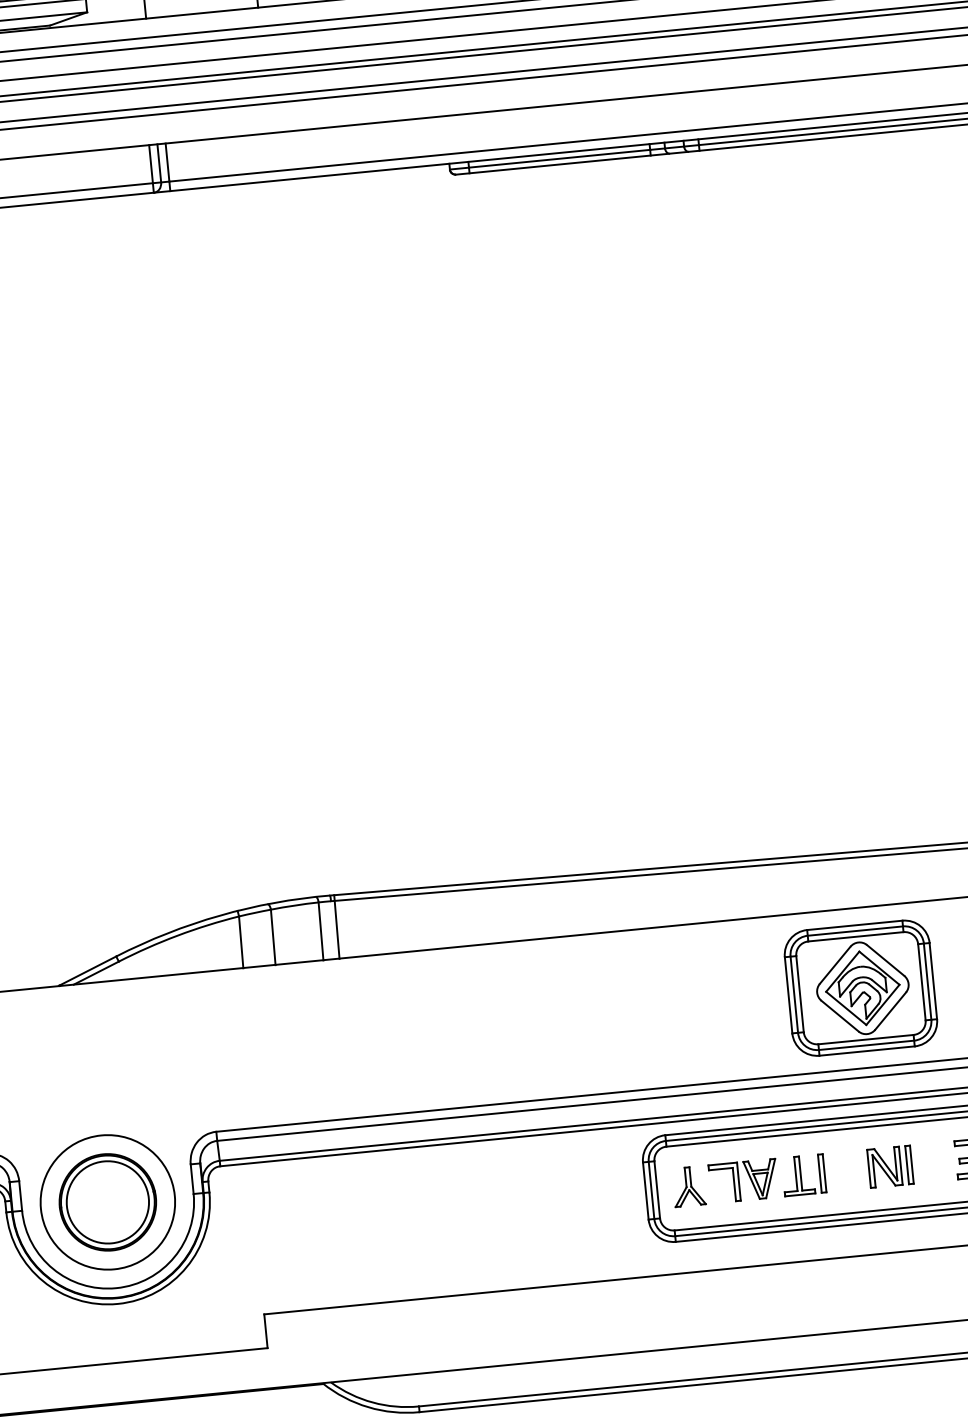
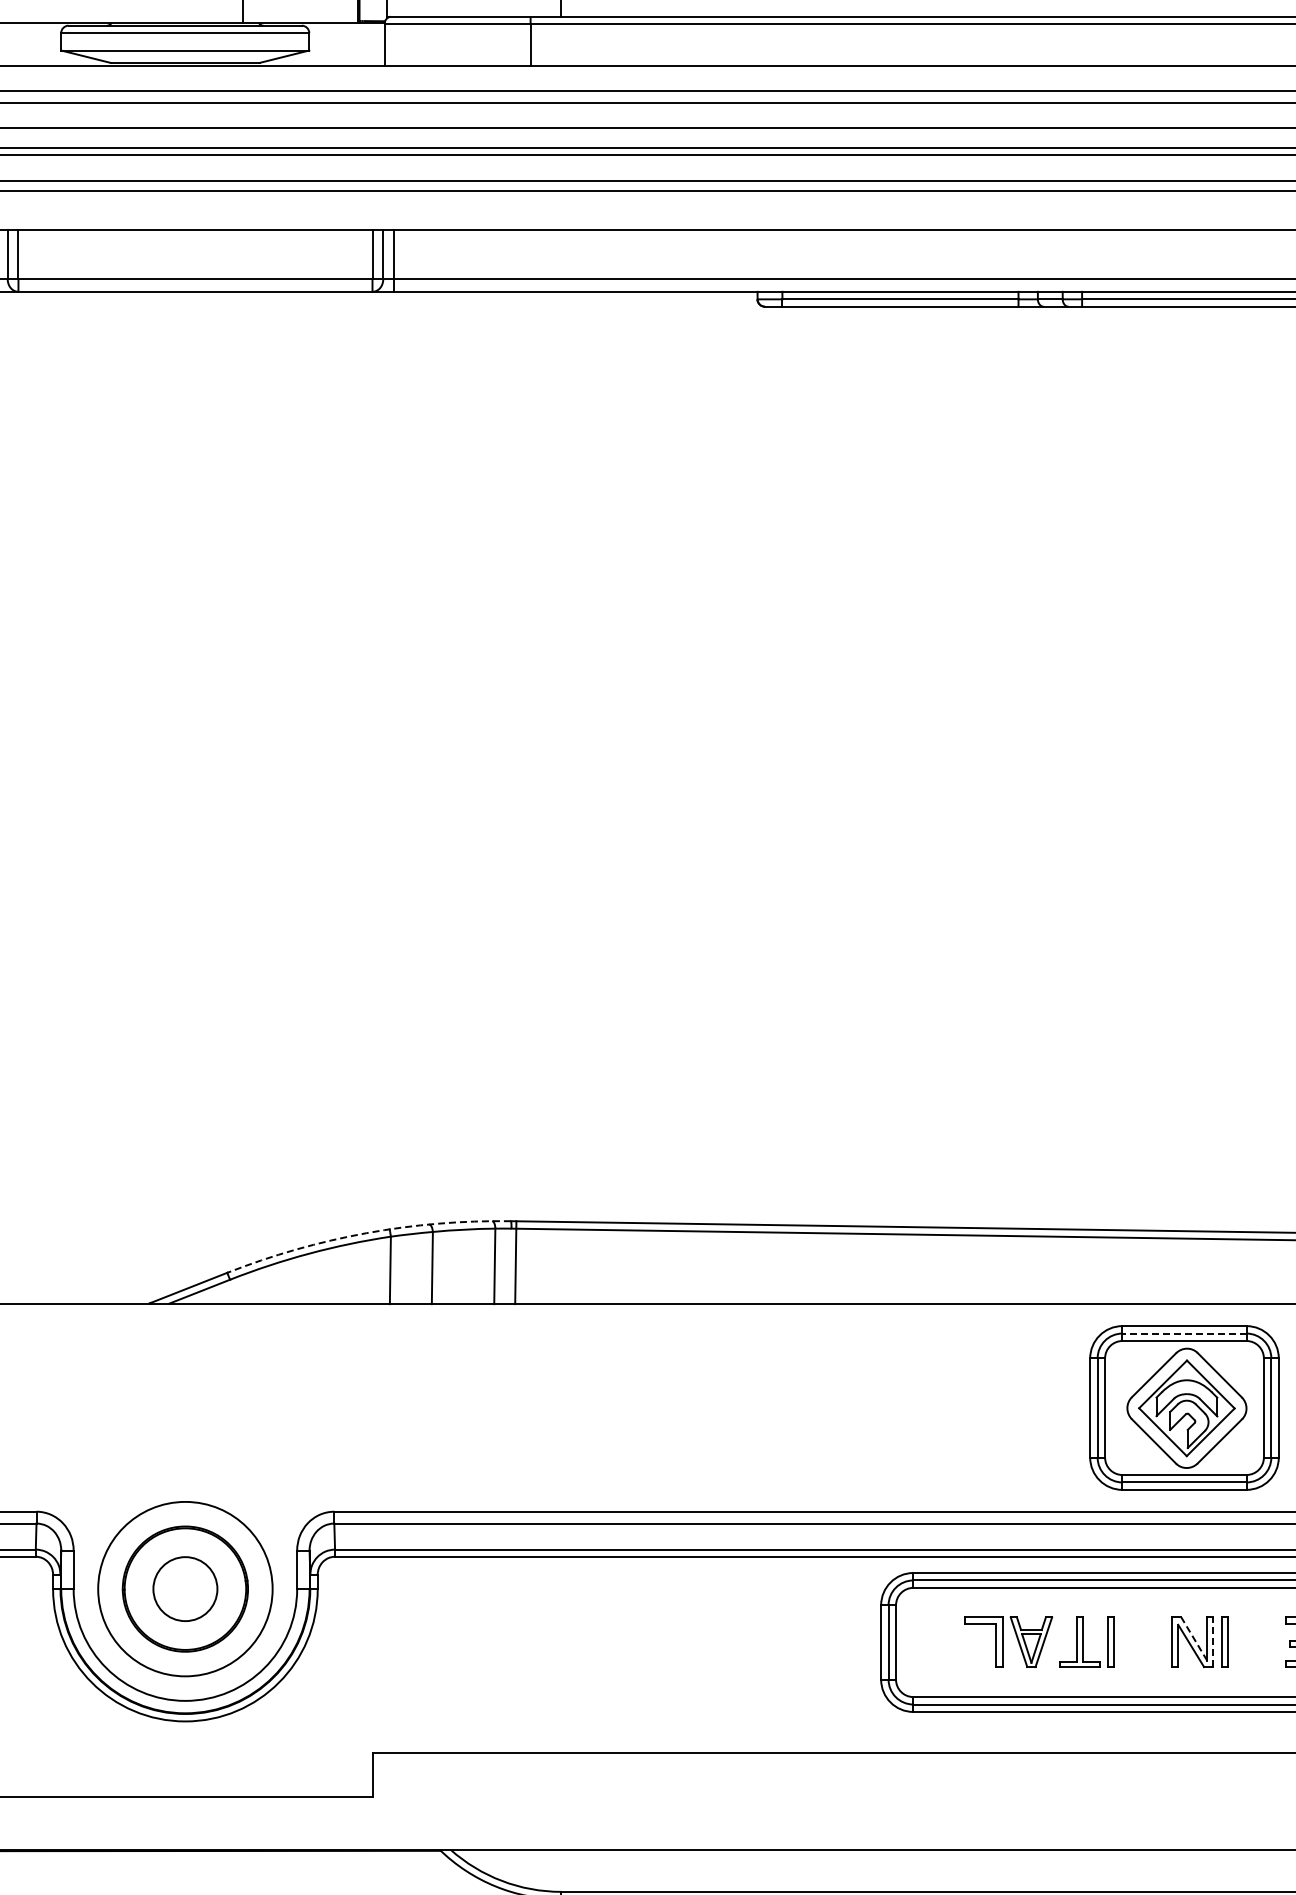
arc: (220, 915) -> (366, 1233), solid -> dashed
line: (855, 931) -> (1184, 1333), solid -> dashed
line: (885, 1164) -> (1194, 1638), solid -> dashed
line: (900, 1165) -> (1213, 1642), solid -> dashed
part: (689, 1186) -> (937, 1642), removed
circle: (107, 1201) -> (185, 1588), size x0.6

